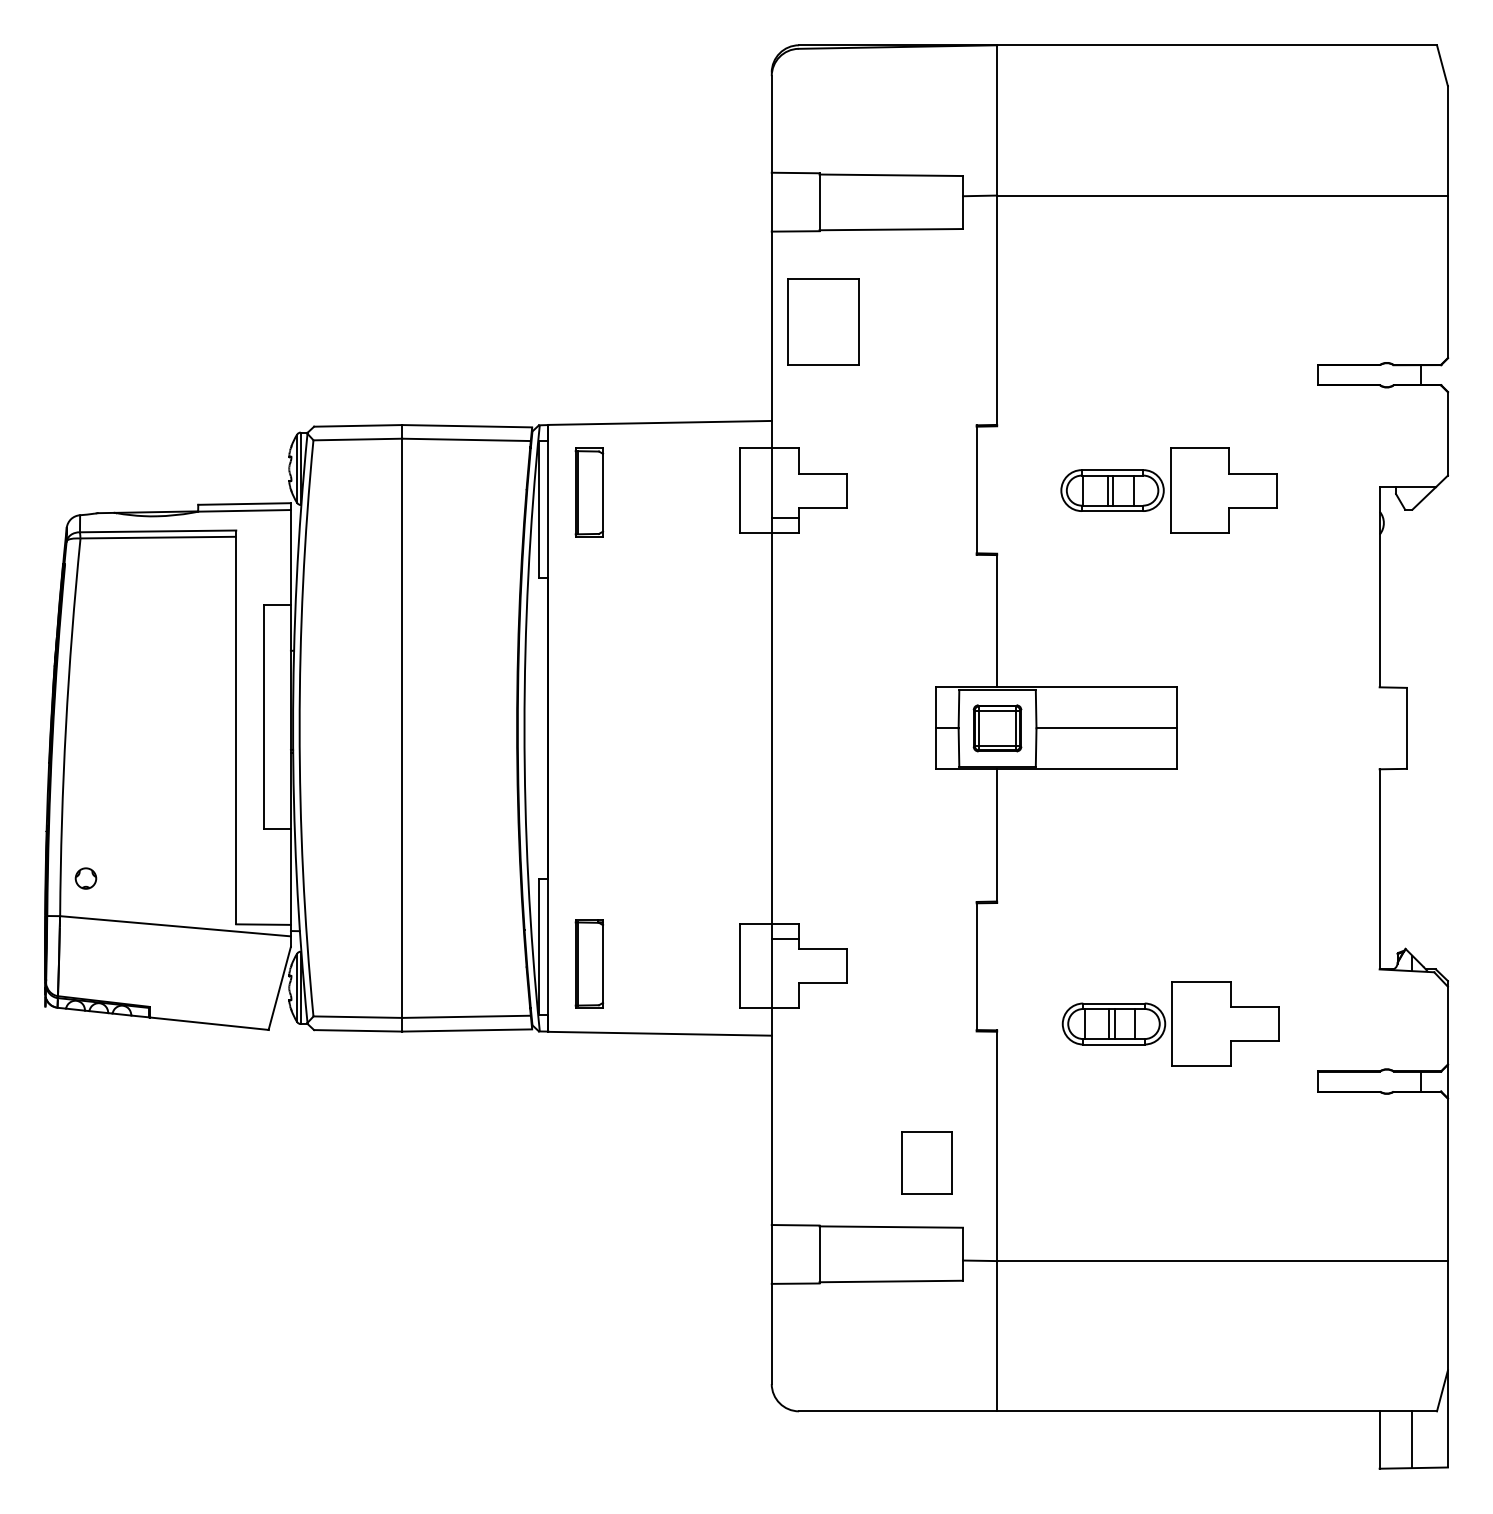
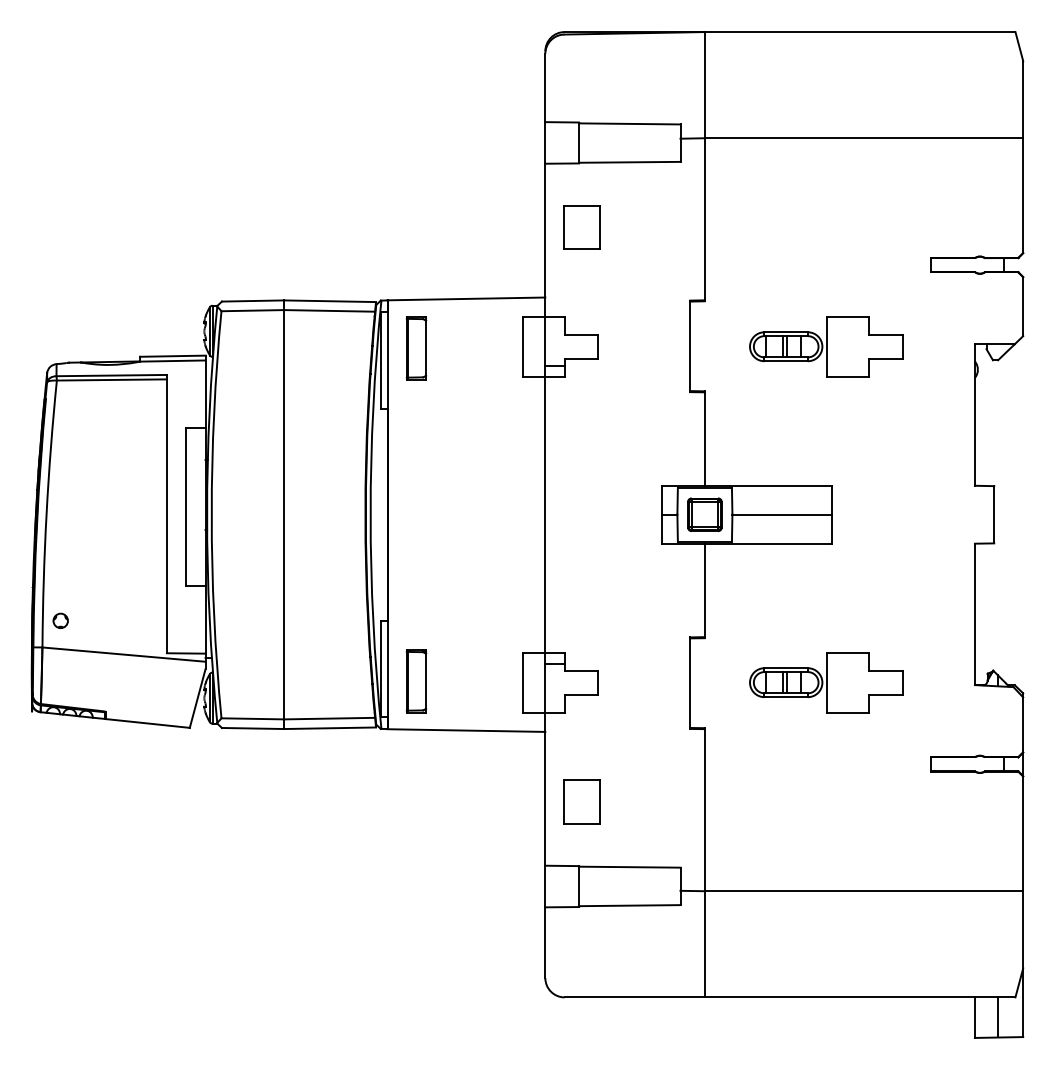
part: (822, 321) -> (581, 227), size x0.71
part: (1171, 1023) -> (826, 682), moved
part: (926, 1162) -> (581, 801), moved

